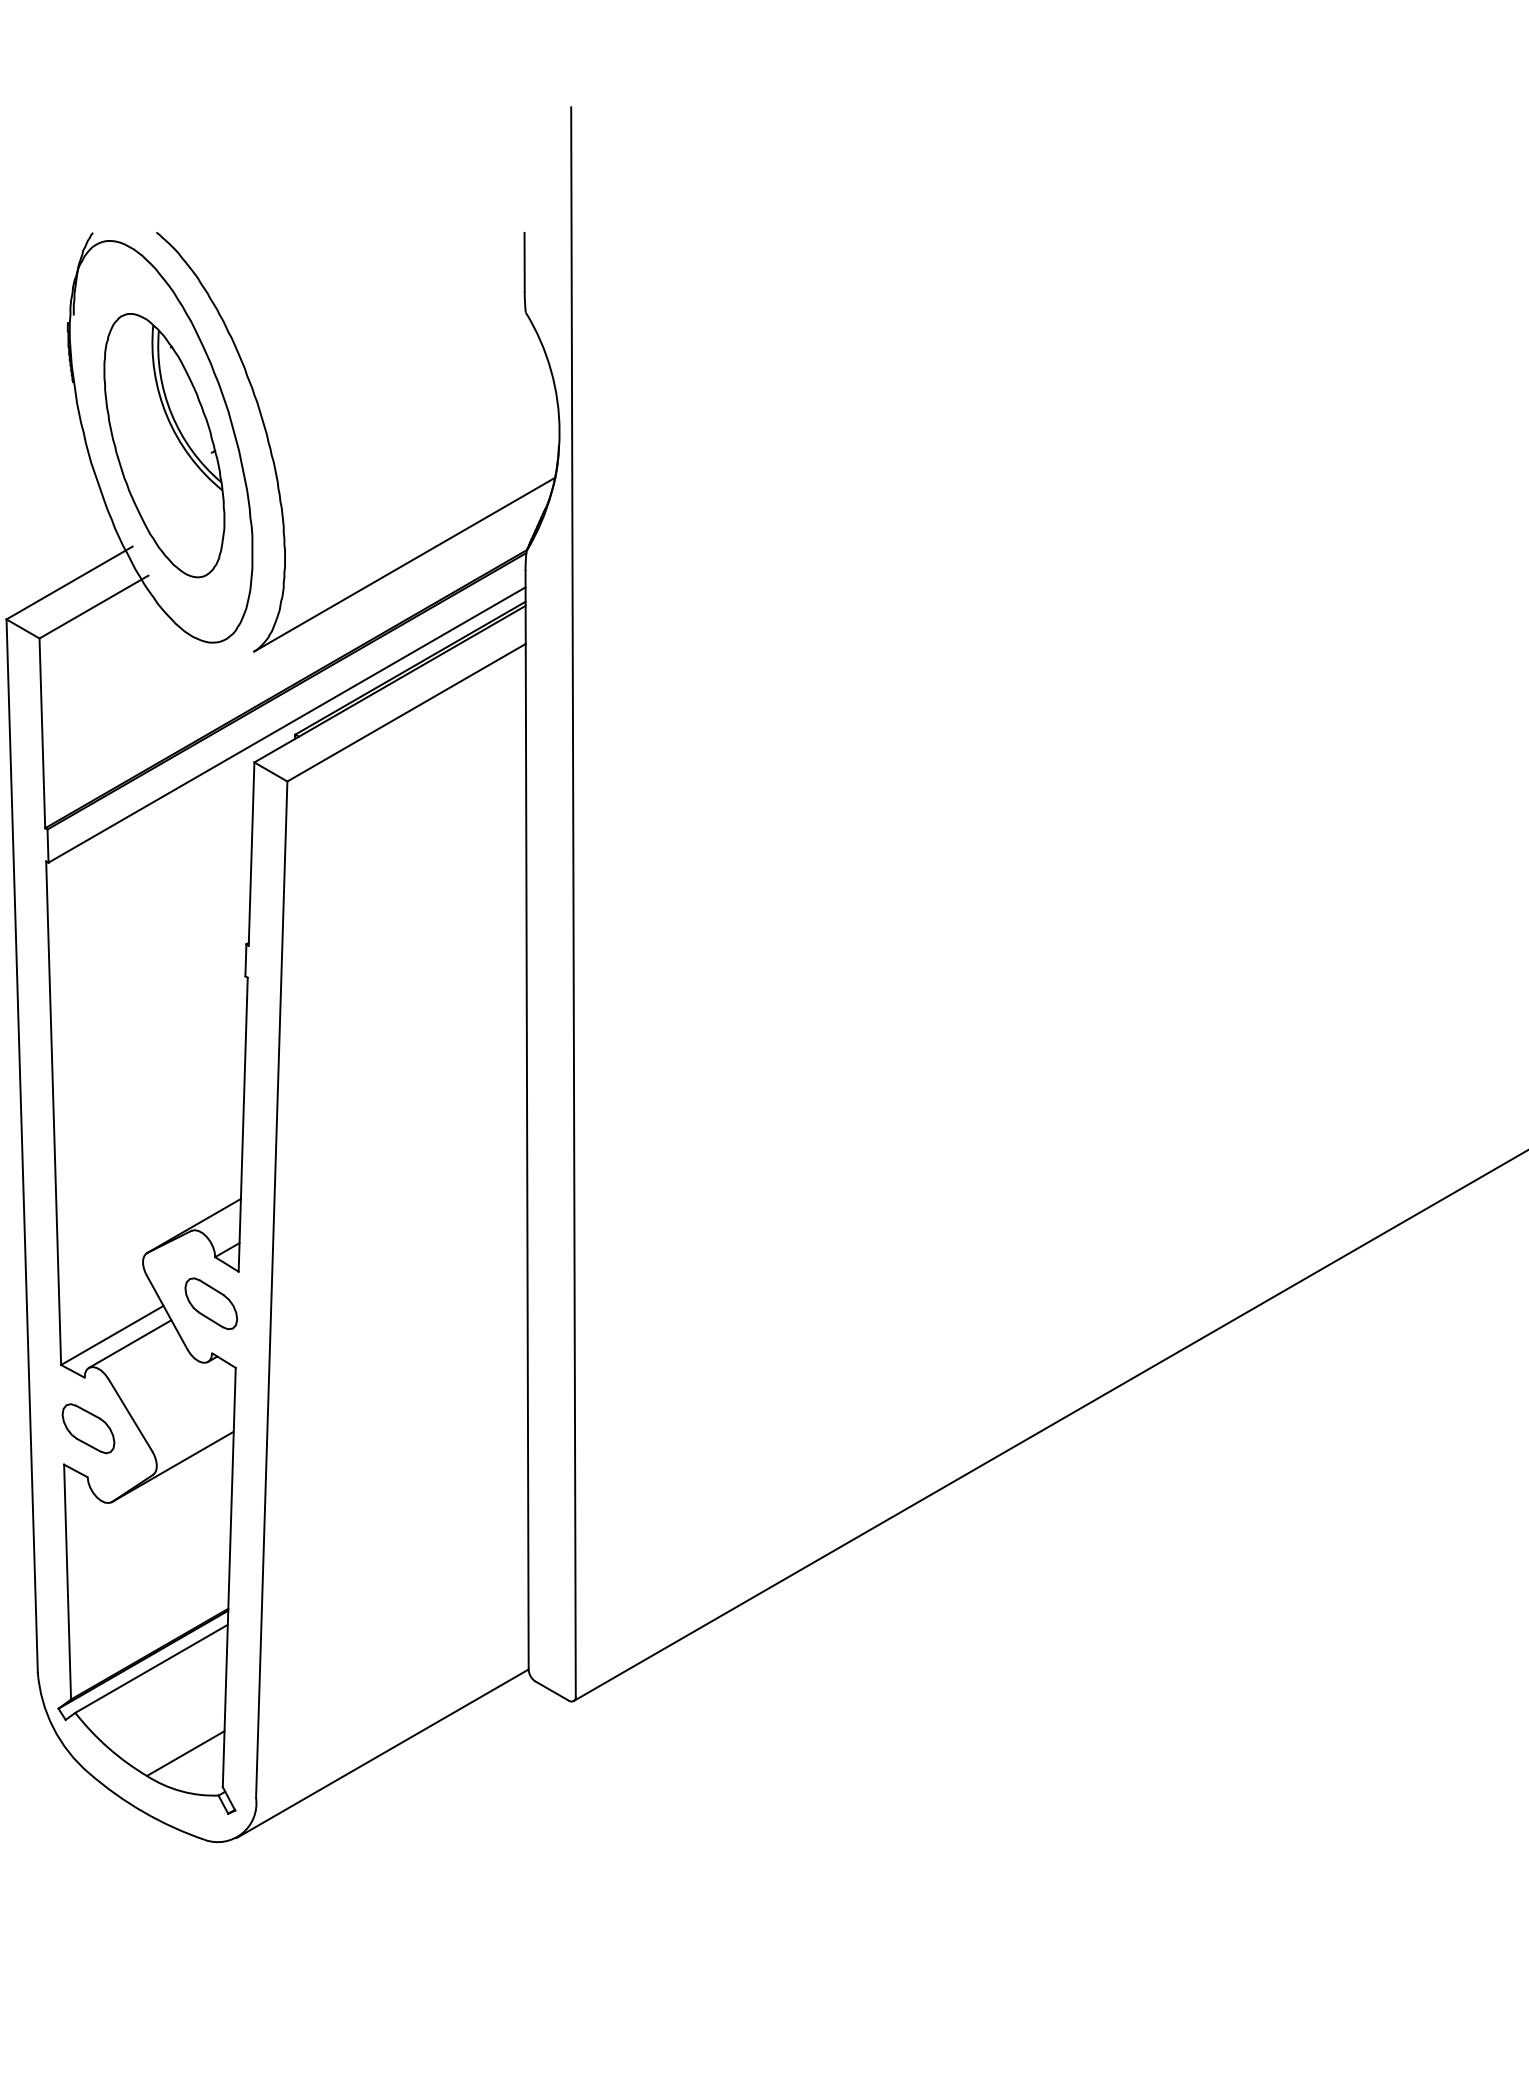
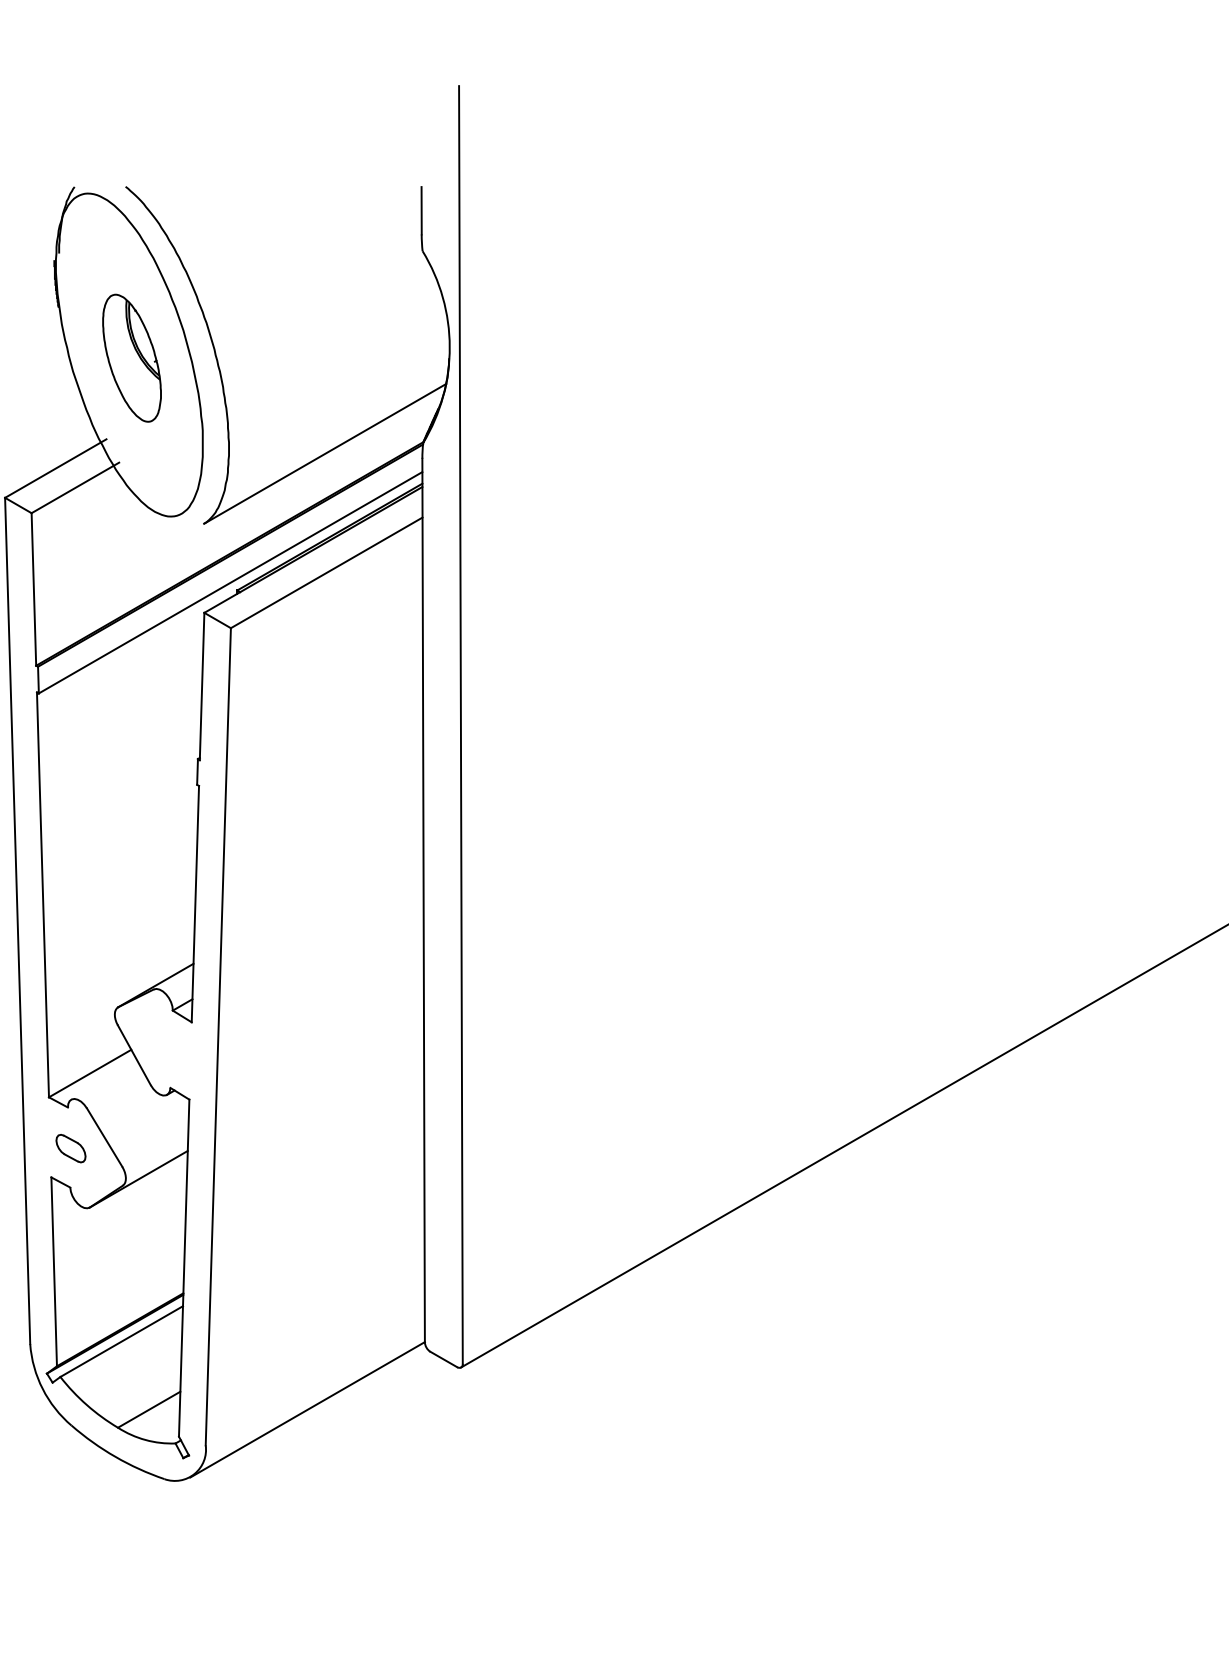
part: (164, 445) -> (132, 358), size x0.6
part: (211, 1303) -> (169, 1047), removed
line: (129, 1343) -> (103, 1080), removed
part: (88, 1428) -> (70, 1148), size x0.7

